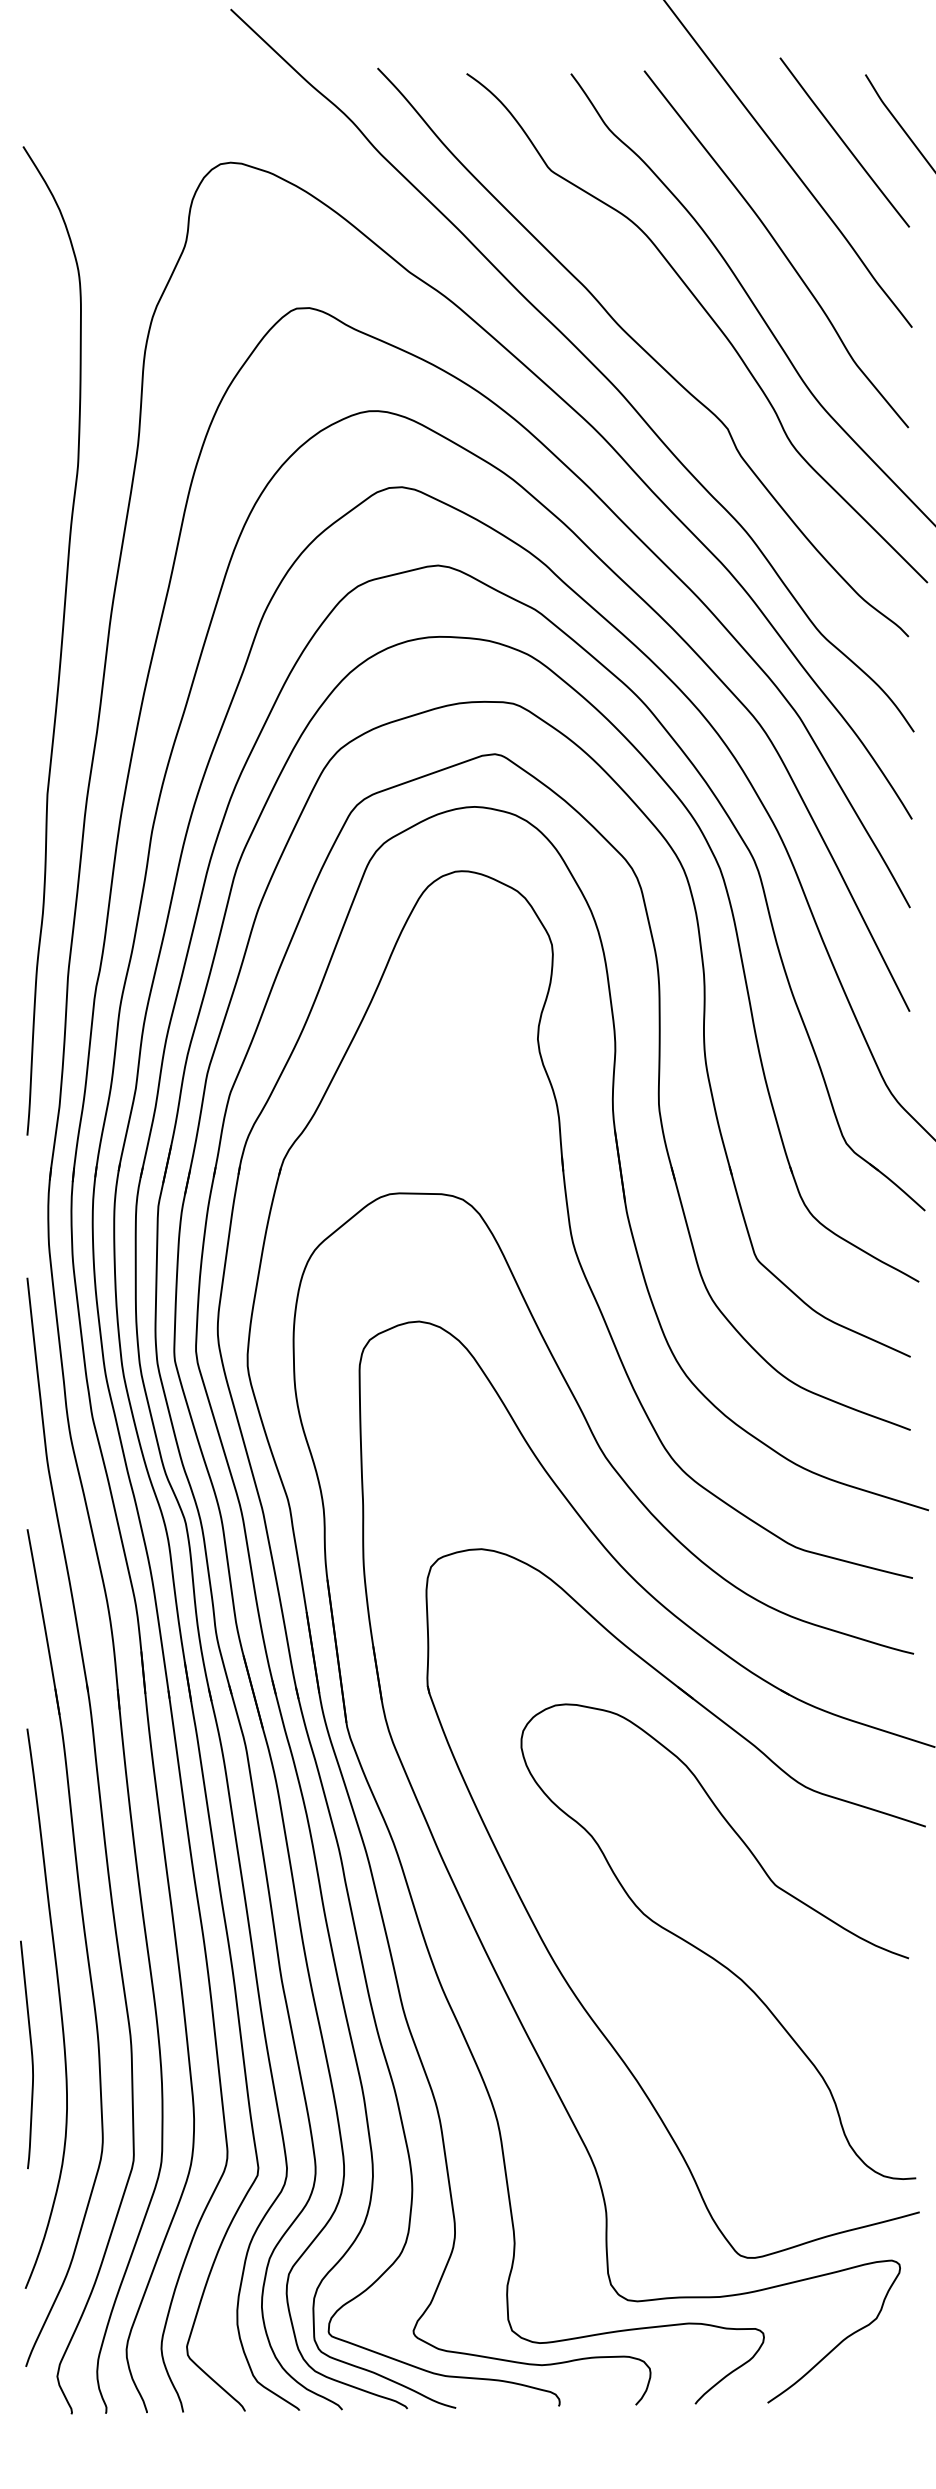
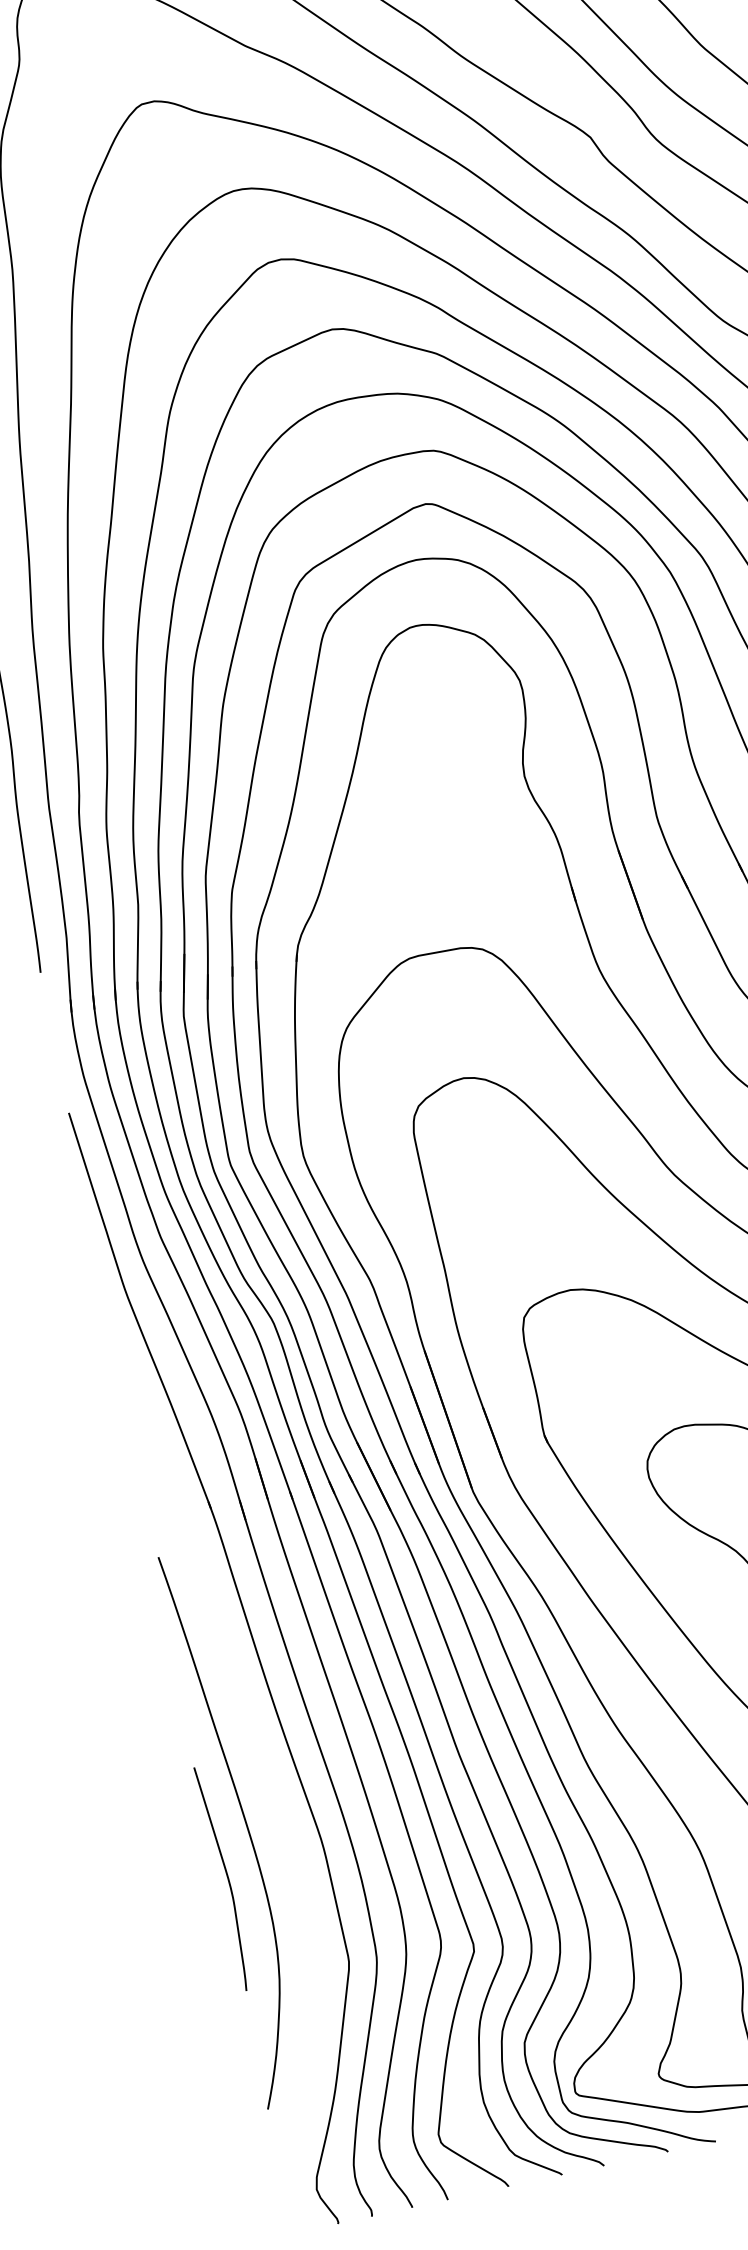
part: (85, 1947) -> (259, 1761), removed

